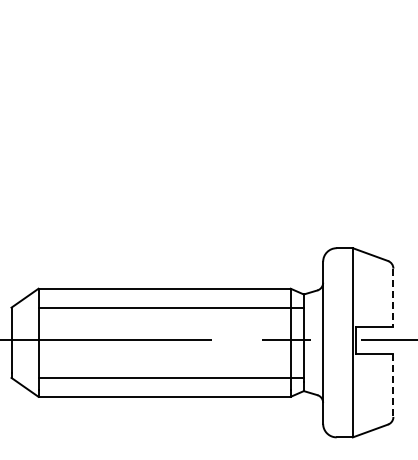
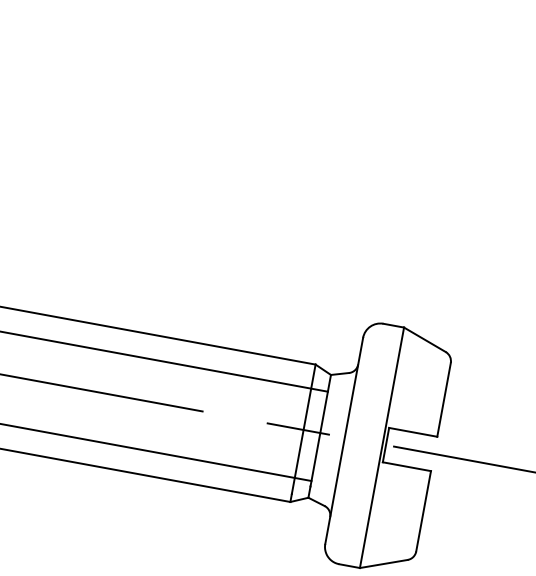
line: (393, 298) -> (443, 400), dashed -> solid
line: (393, 385) -> (423, 511), dashed -> solid

